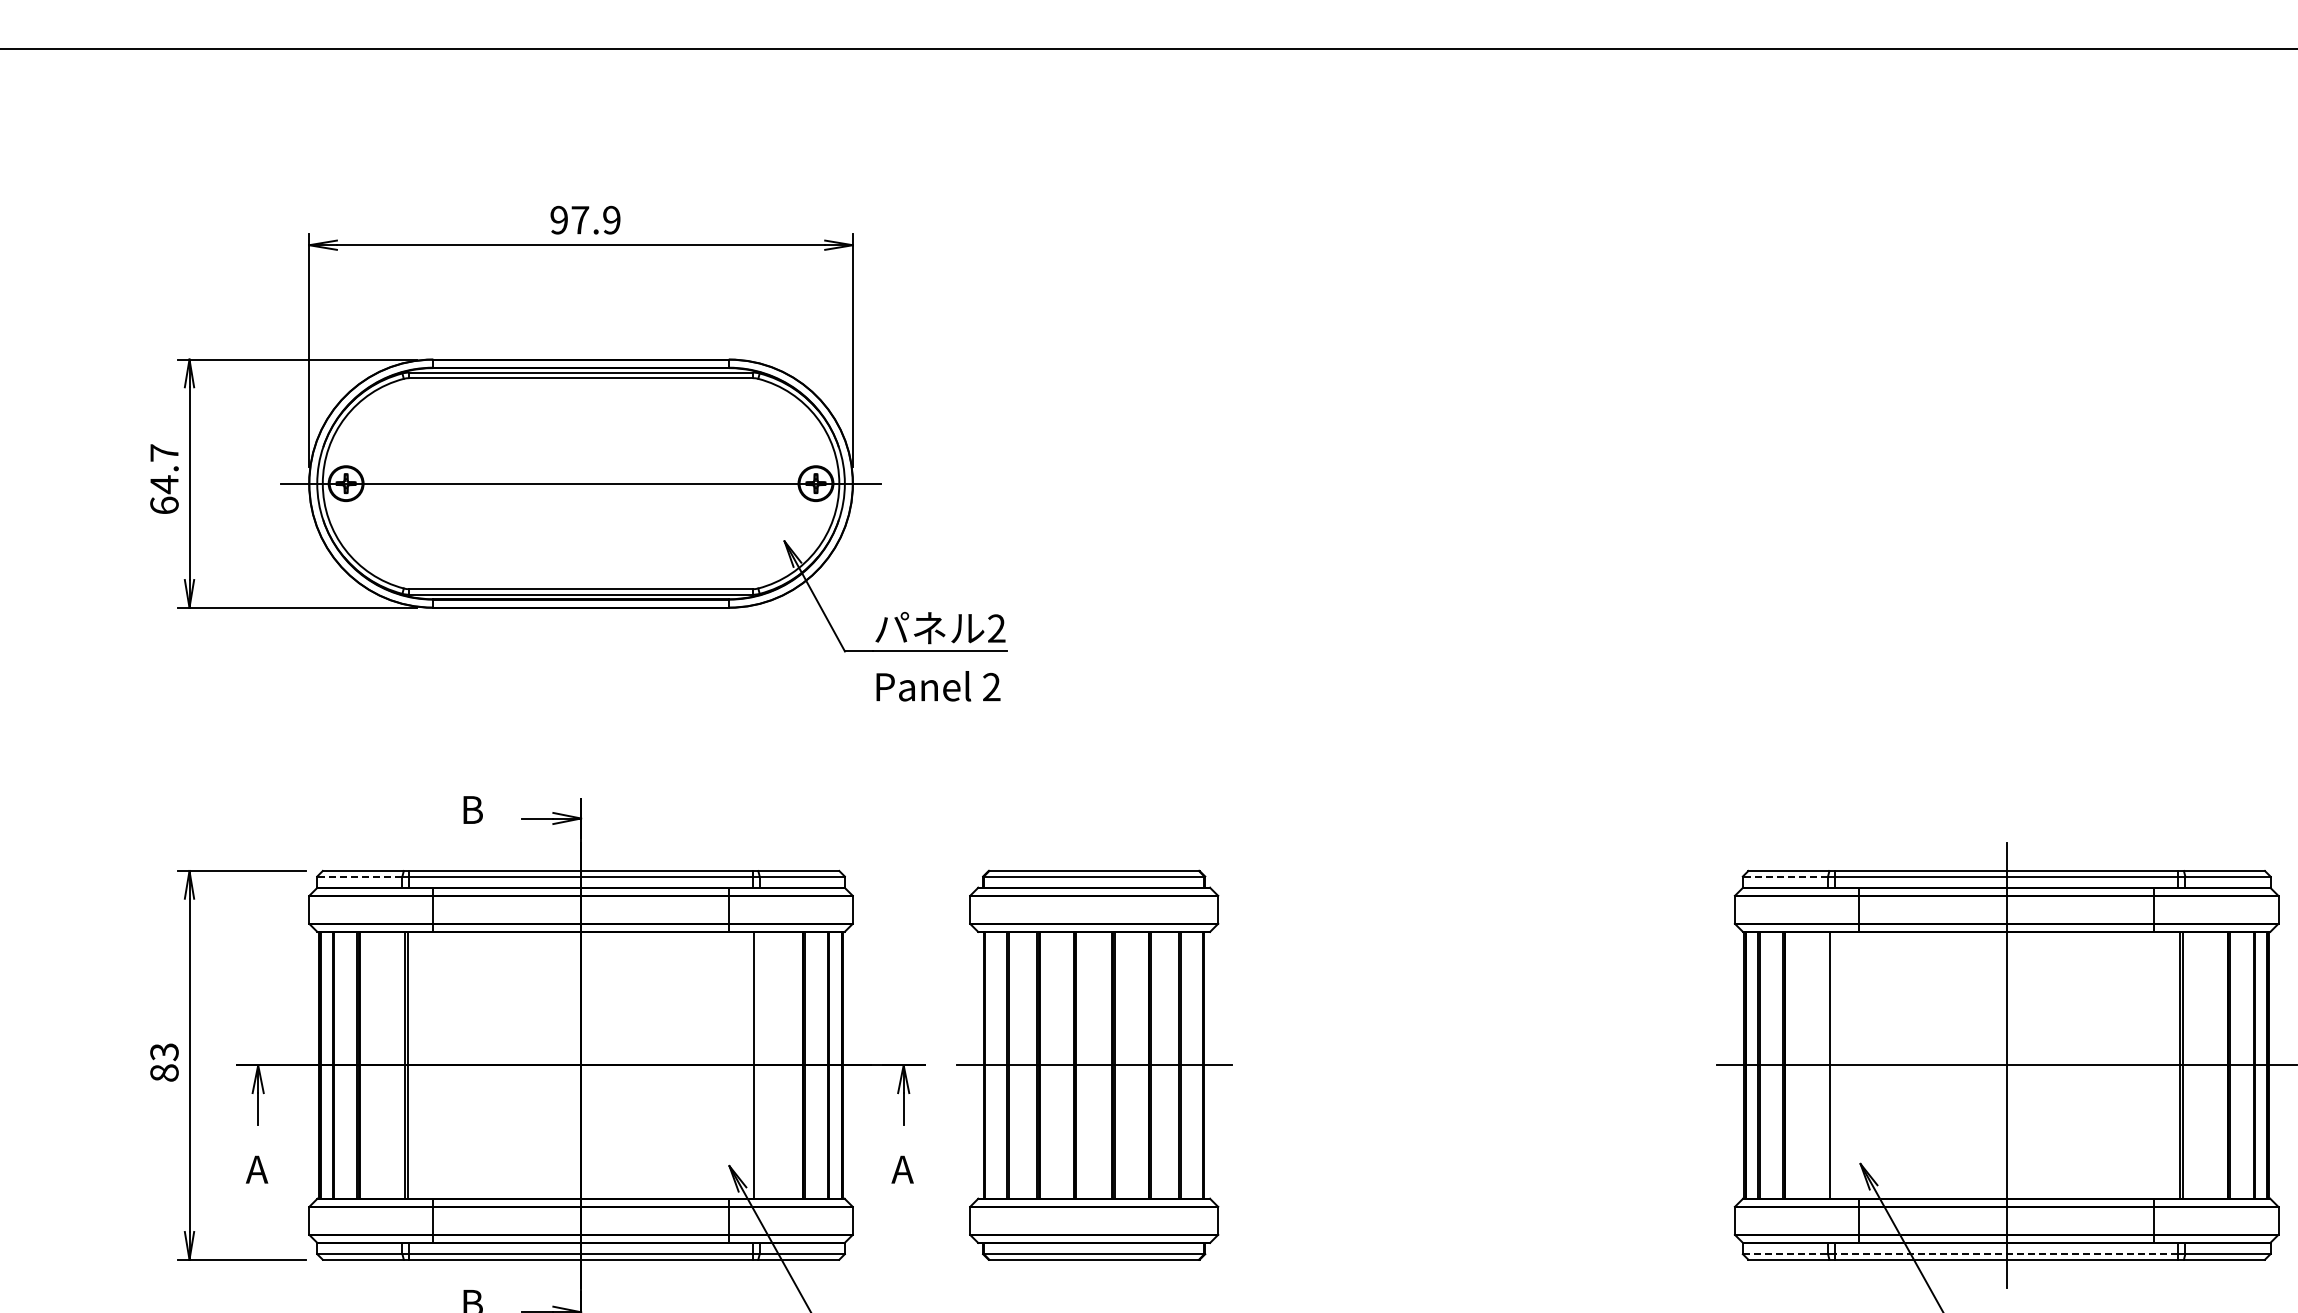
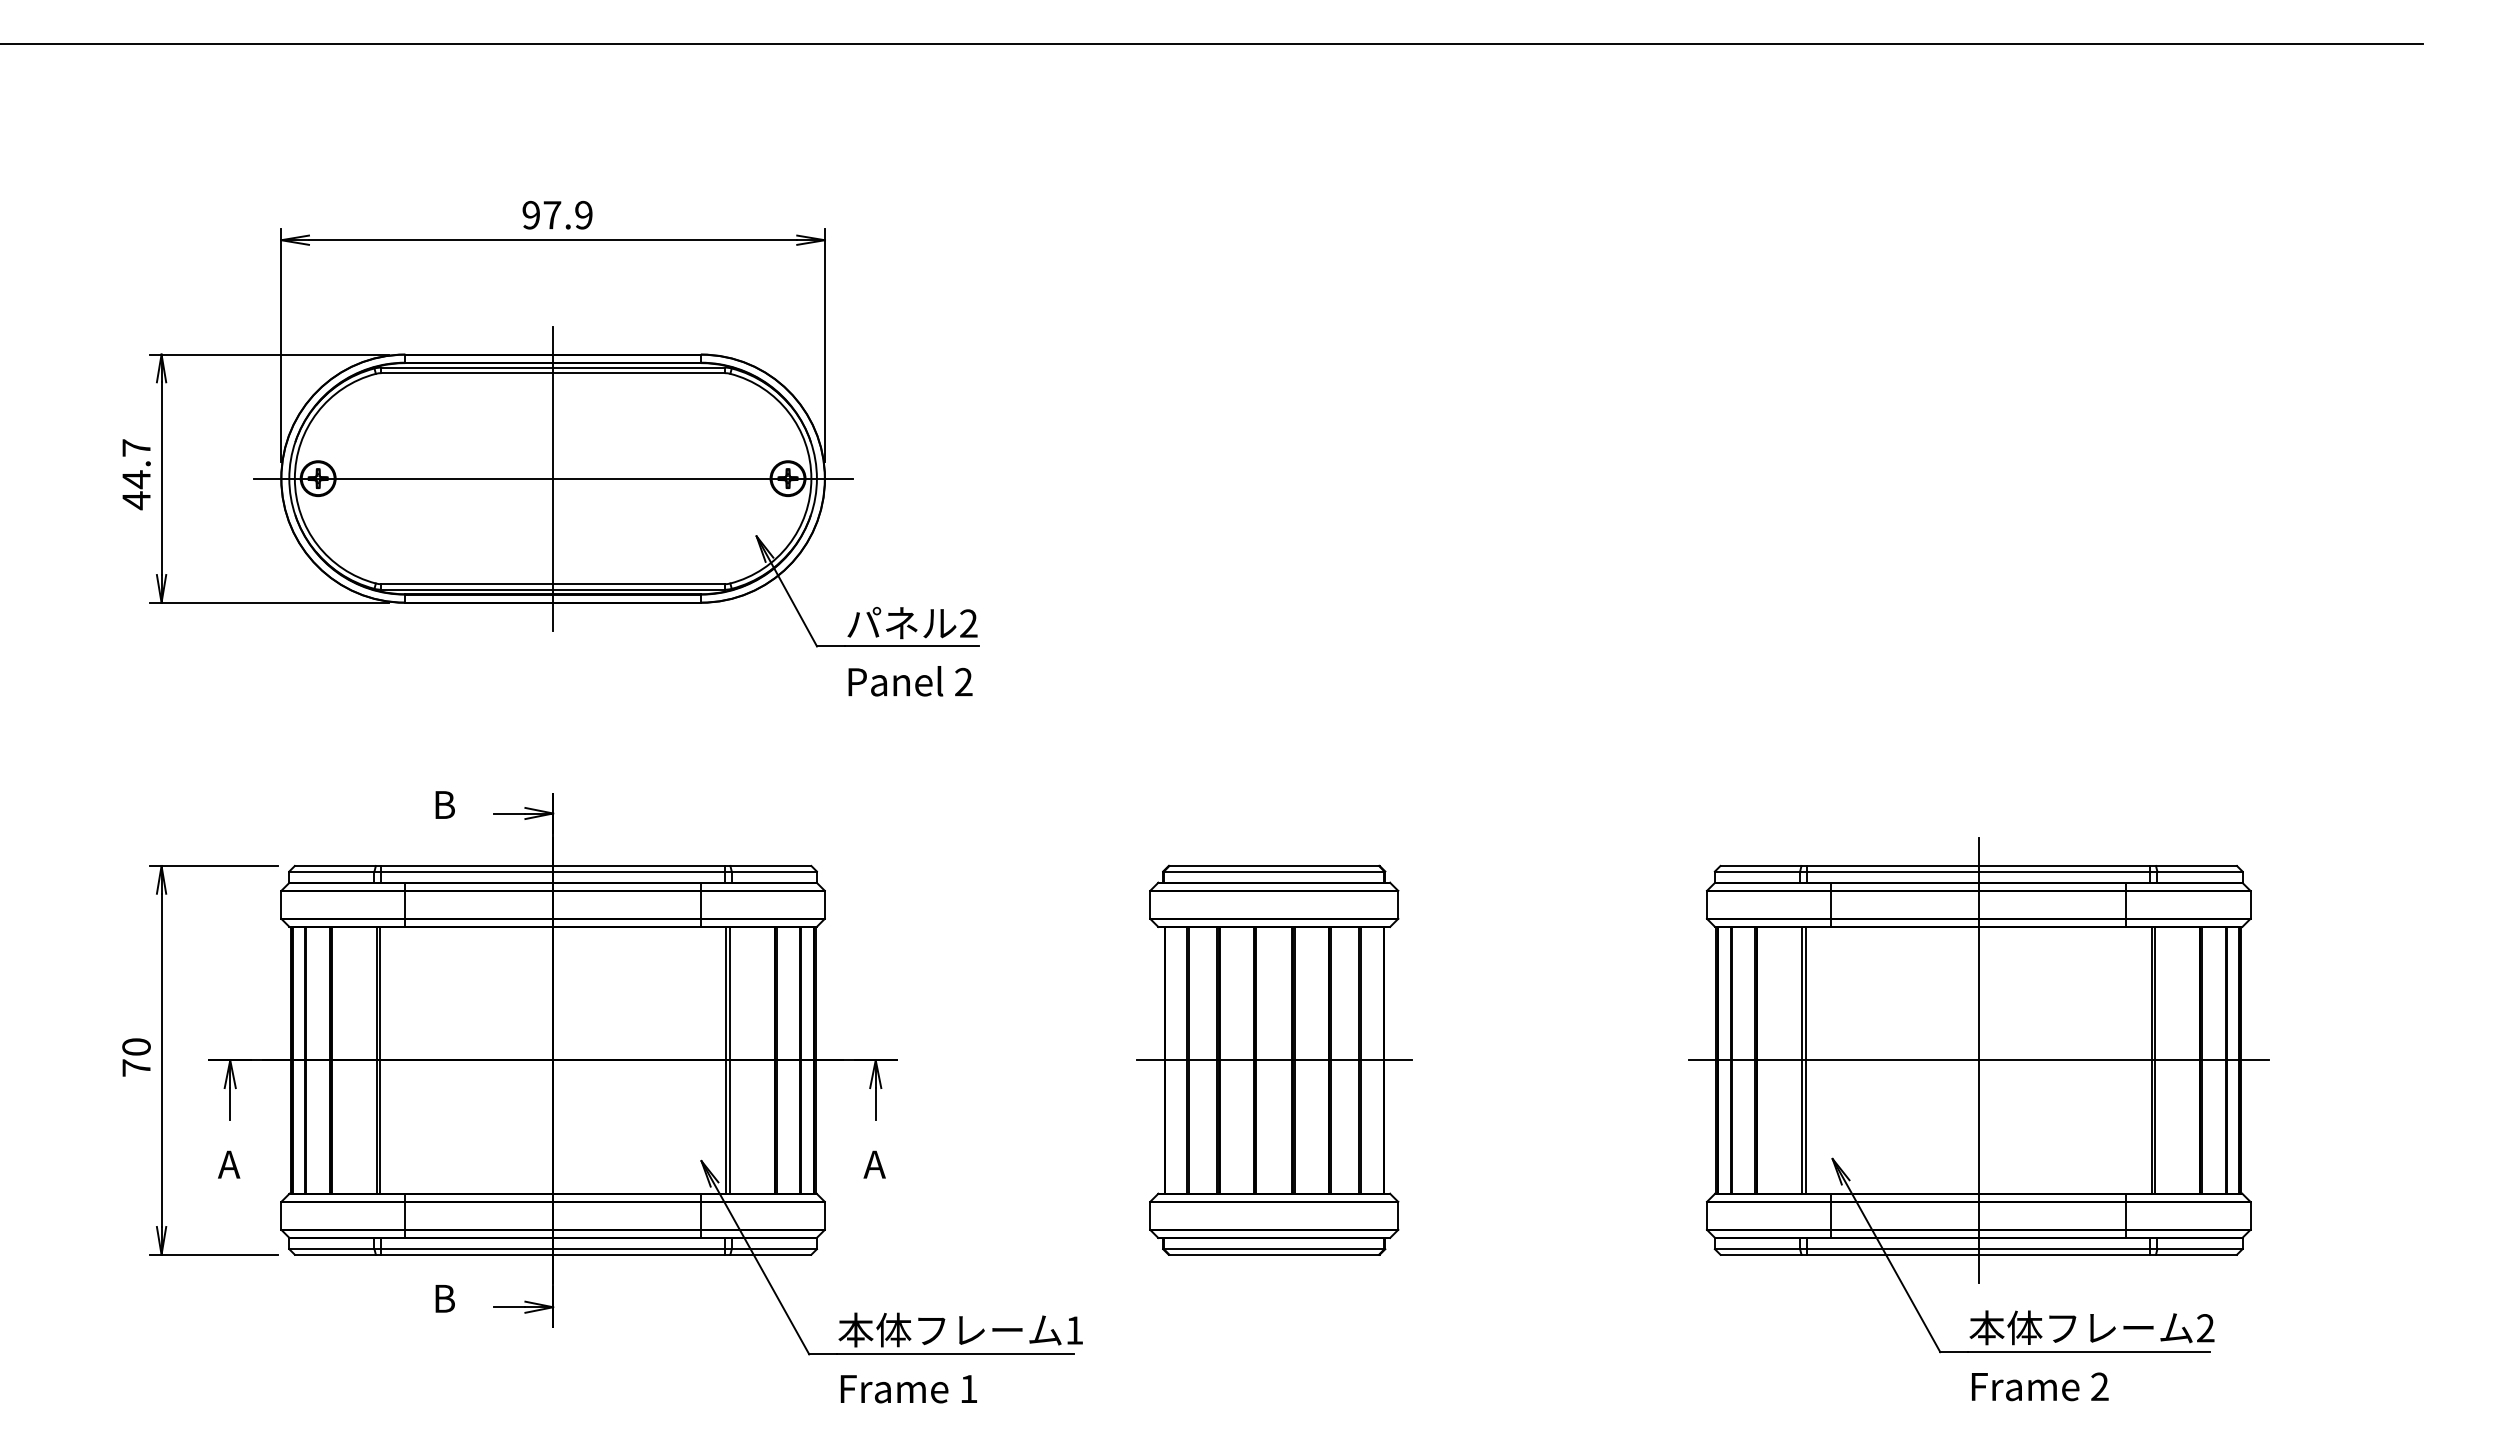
line: (581, 483) -> (553, 478), added
text: (164, 505) -> (136, 500), 64.7 -> 44.7
line: (359, 876) -> (331, 871), dashed -> solid
line: (1785, 876) -> (1757, 871), dashed -> solid
text: (164, 1062) -> (136, 1057), 83 -> 70
part: (1094, 1064) -> (1274, 1059), moved
line: (757, 1065) -> (729, 1060), added
line: (1833, 1065) -> (1805, 1060), added
line: (1785, 1254) -> (1757, 1249), dashed -> solid
line: (2006, 1254) -> (1978, 1249), dashed -> solid

